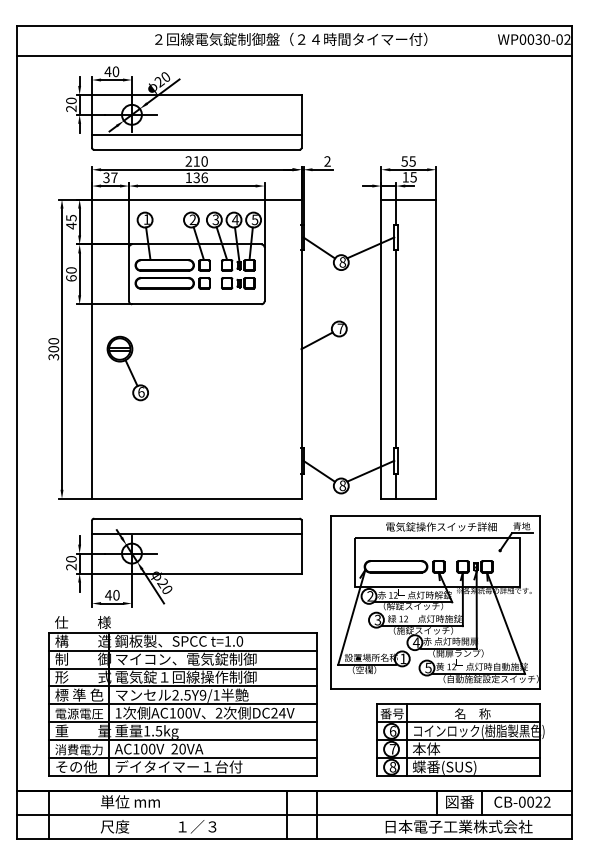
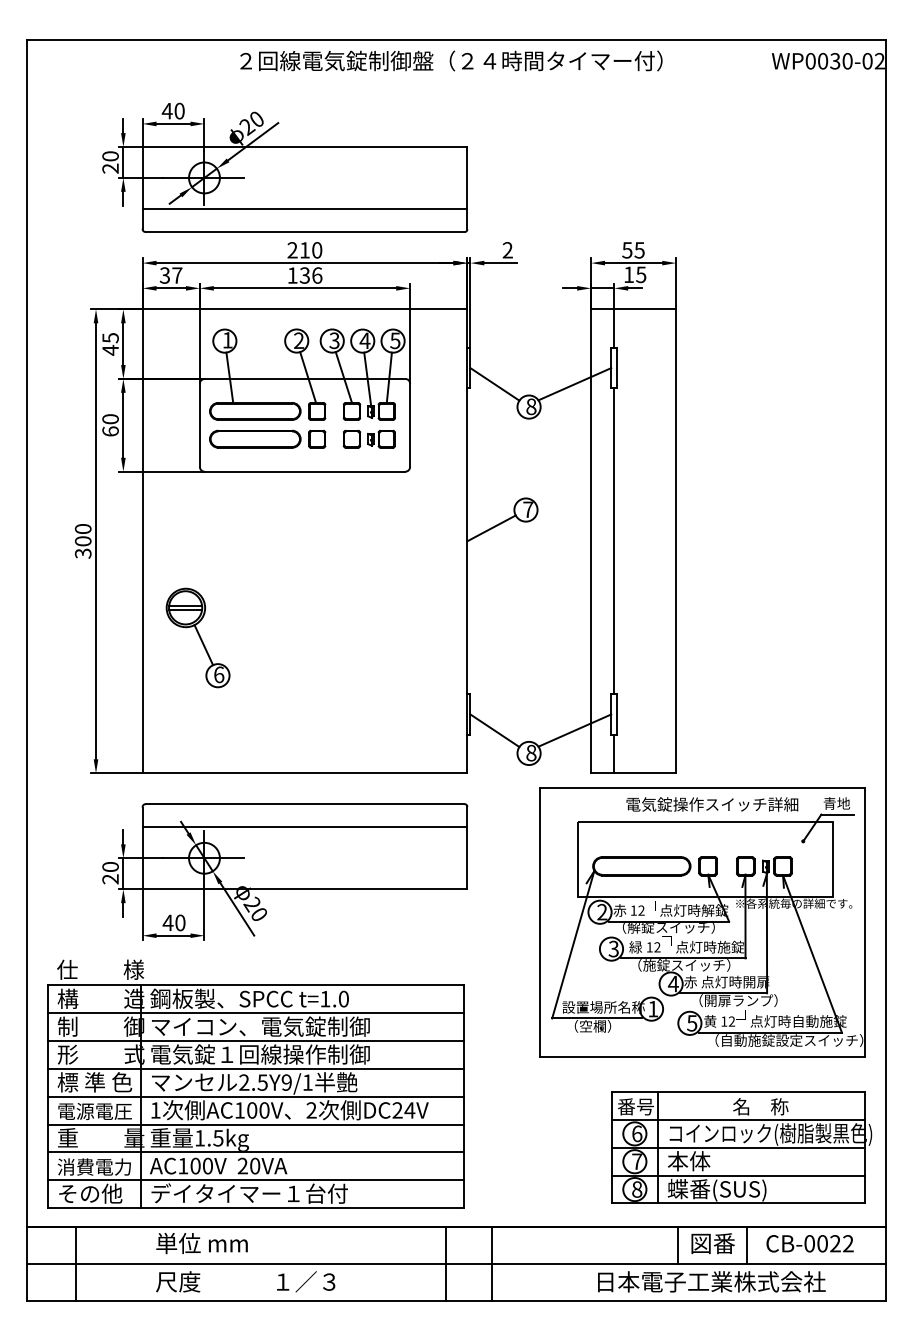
line: (294, 56) -> (456, 87), removed
part: (127, 368) -> (197, 637), moved
part: (435, 602) -> (703, 921), moved
part: (182, 696) -> (254, 1084), moved
part: (460, 739) -> (741, 1146), moved

